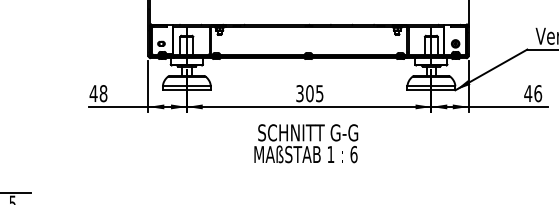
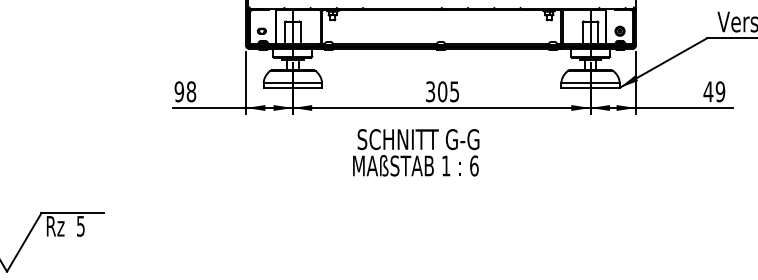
text: (93, 93) -> (179, 91), 48 -> 98
text: (538, 93) -> (720, 91), 46 -> 49
text: (306, 143) -> (416, 152), moved

